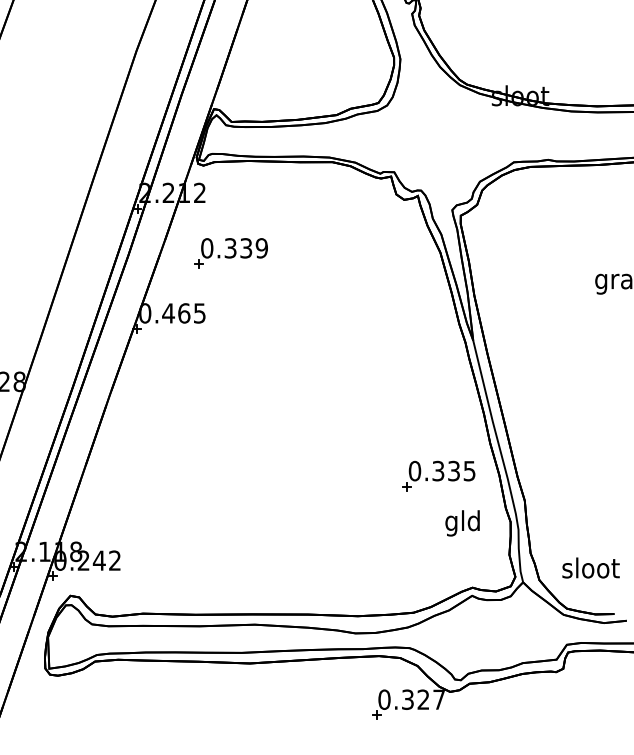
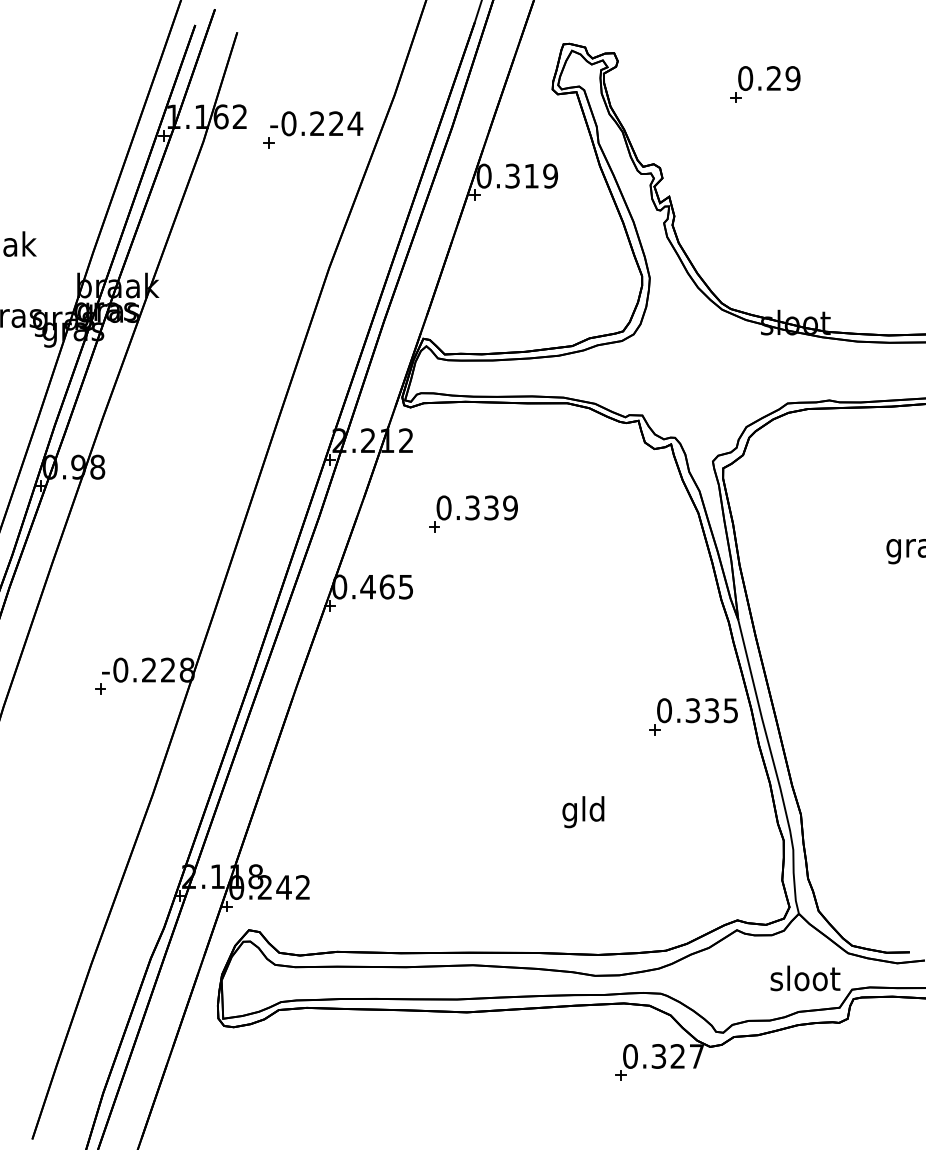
part: (231, 252) -> (473, 513), moved
part: (438, 475) -> (693, 716), moved
text: (462, 523) -> (583, 812), moved
text: (591, 568) -> (805, 978), moved

